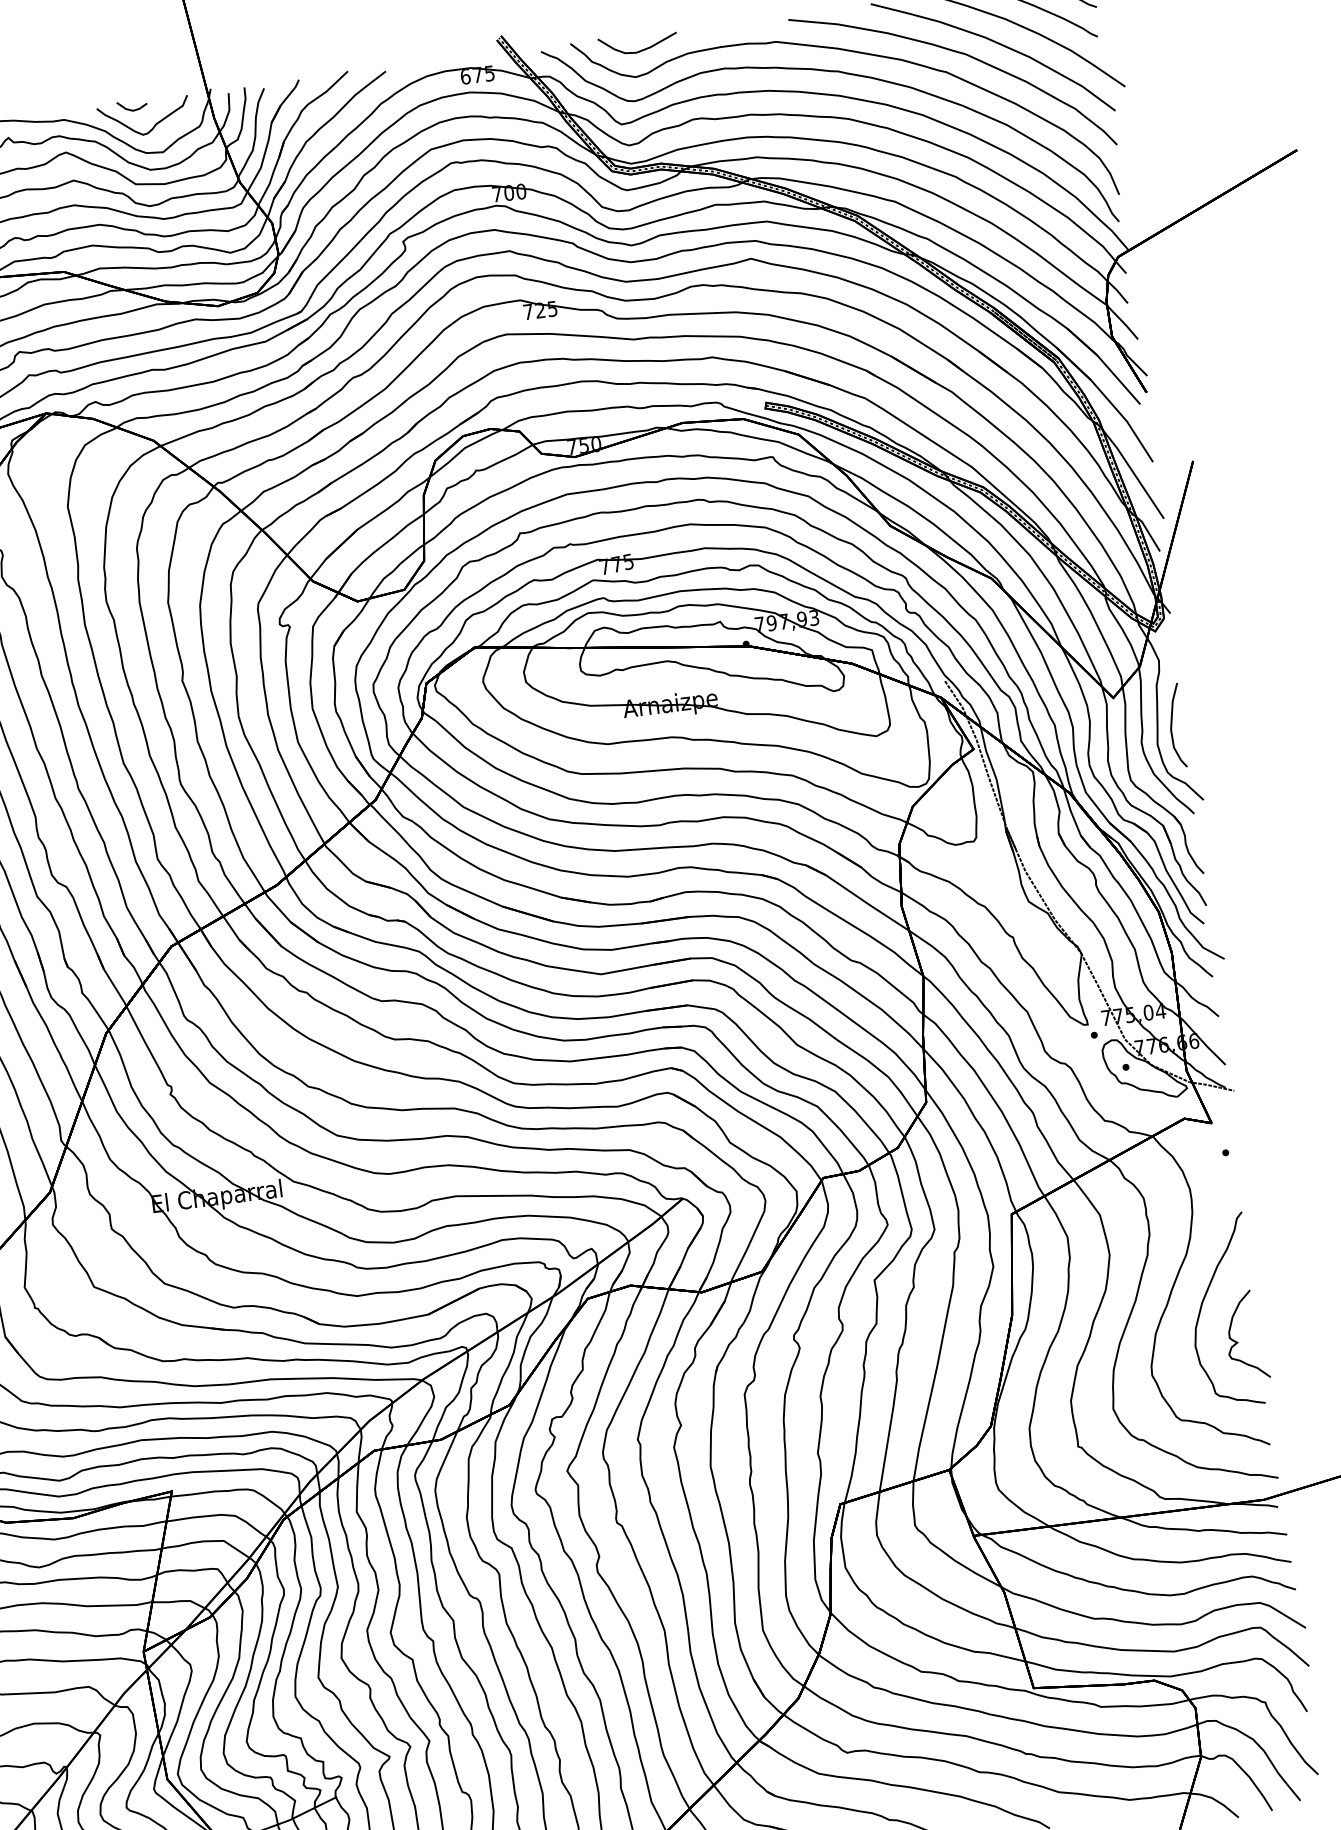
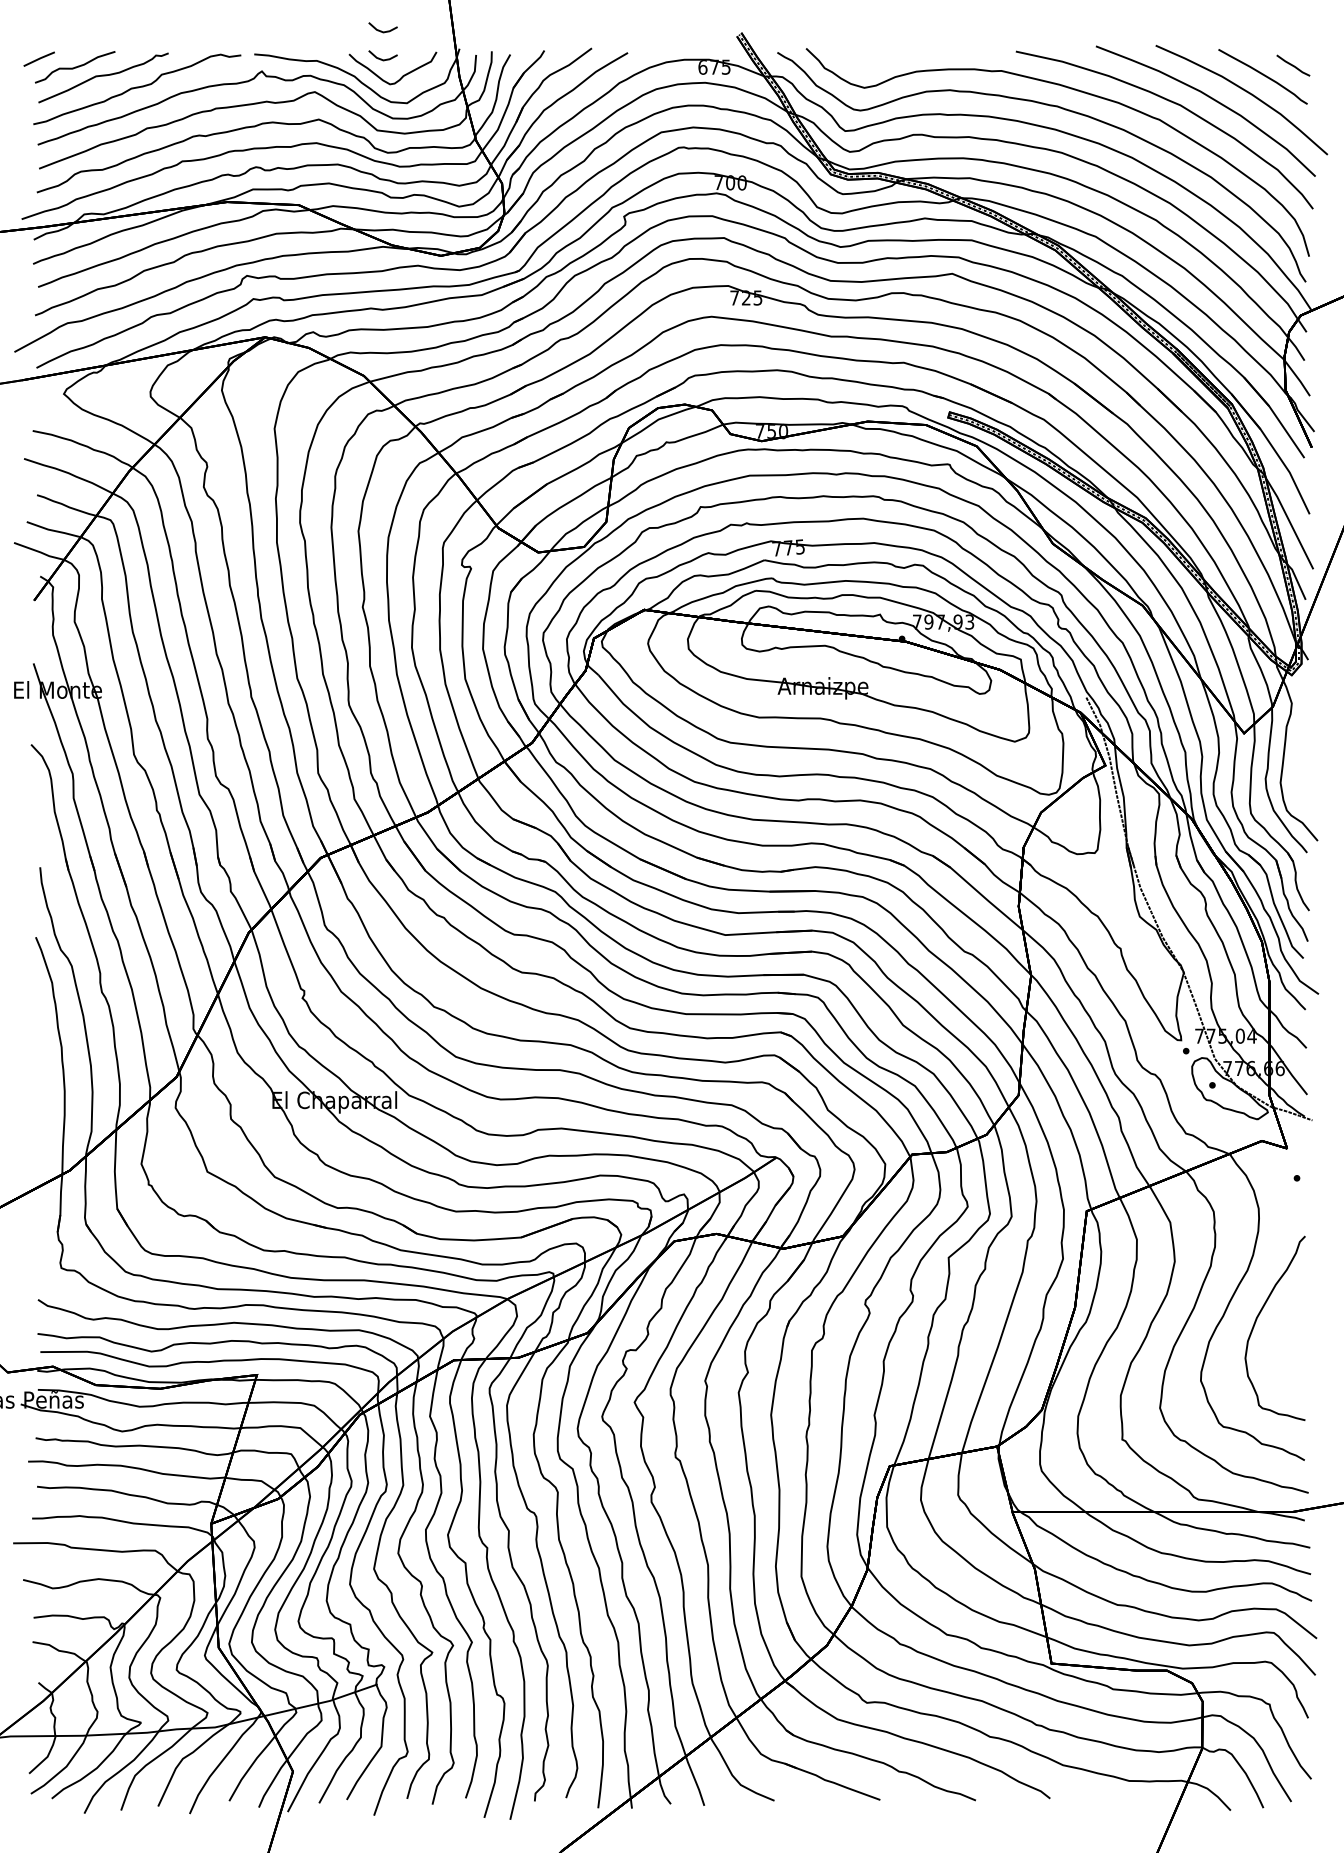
curve: (640, 49) -> (872, 62), removed
line: (127, 80) -> (381, 30), added
curve: (1172, 723) -> (1297, 764), removed
curve: (1238, 1342) -> (1286, 1359), removed

